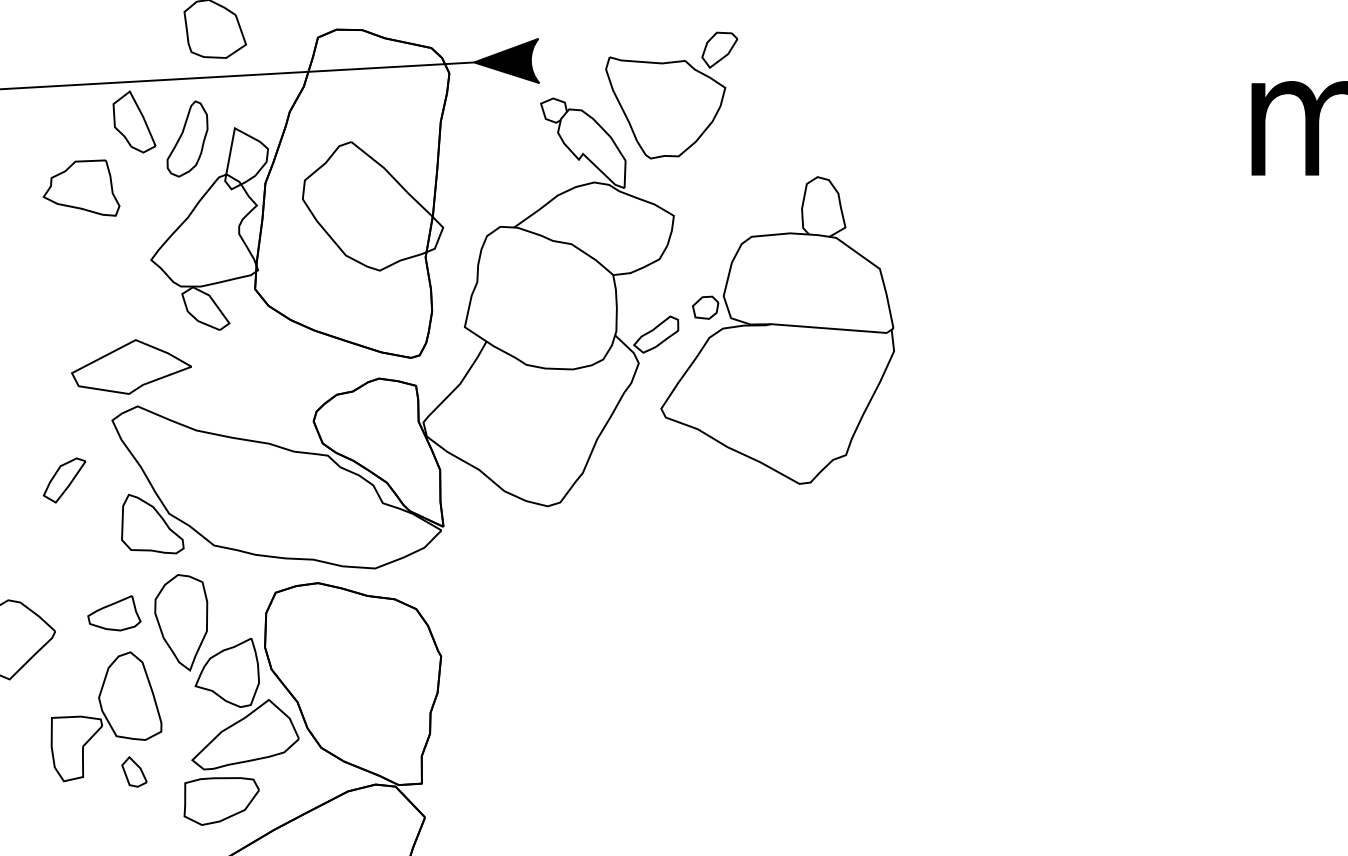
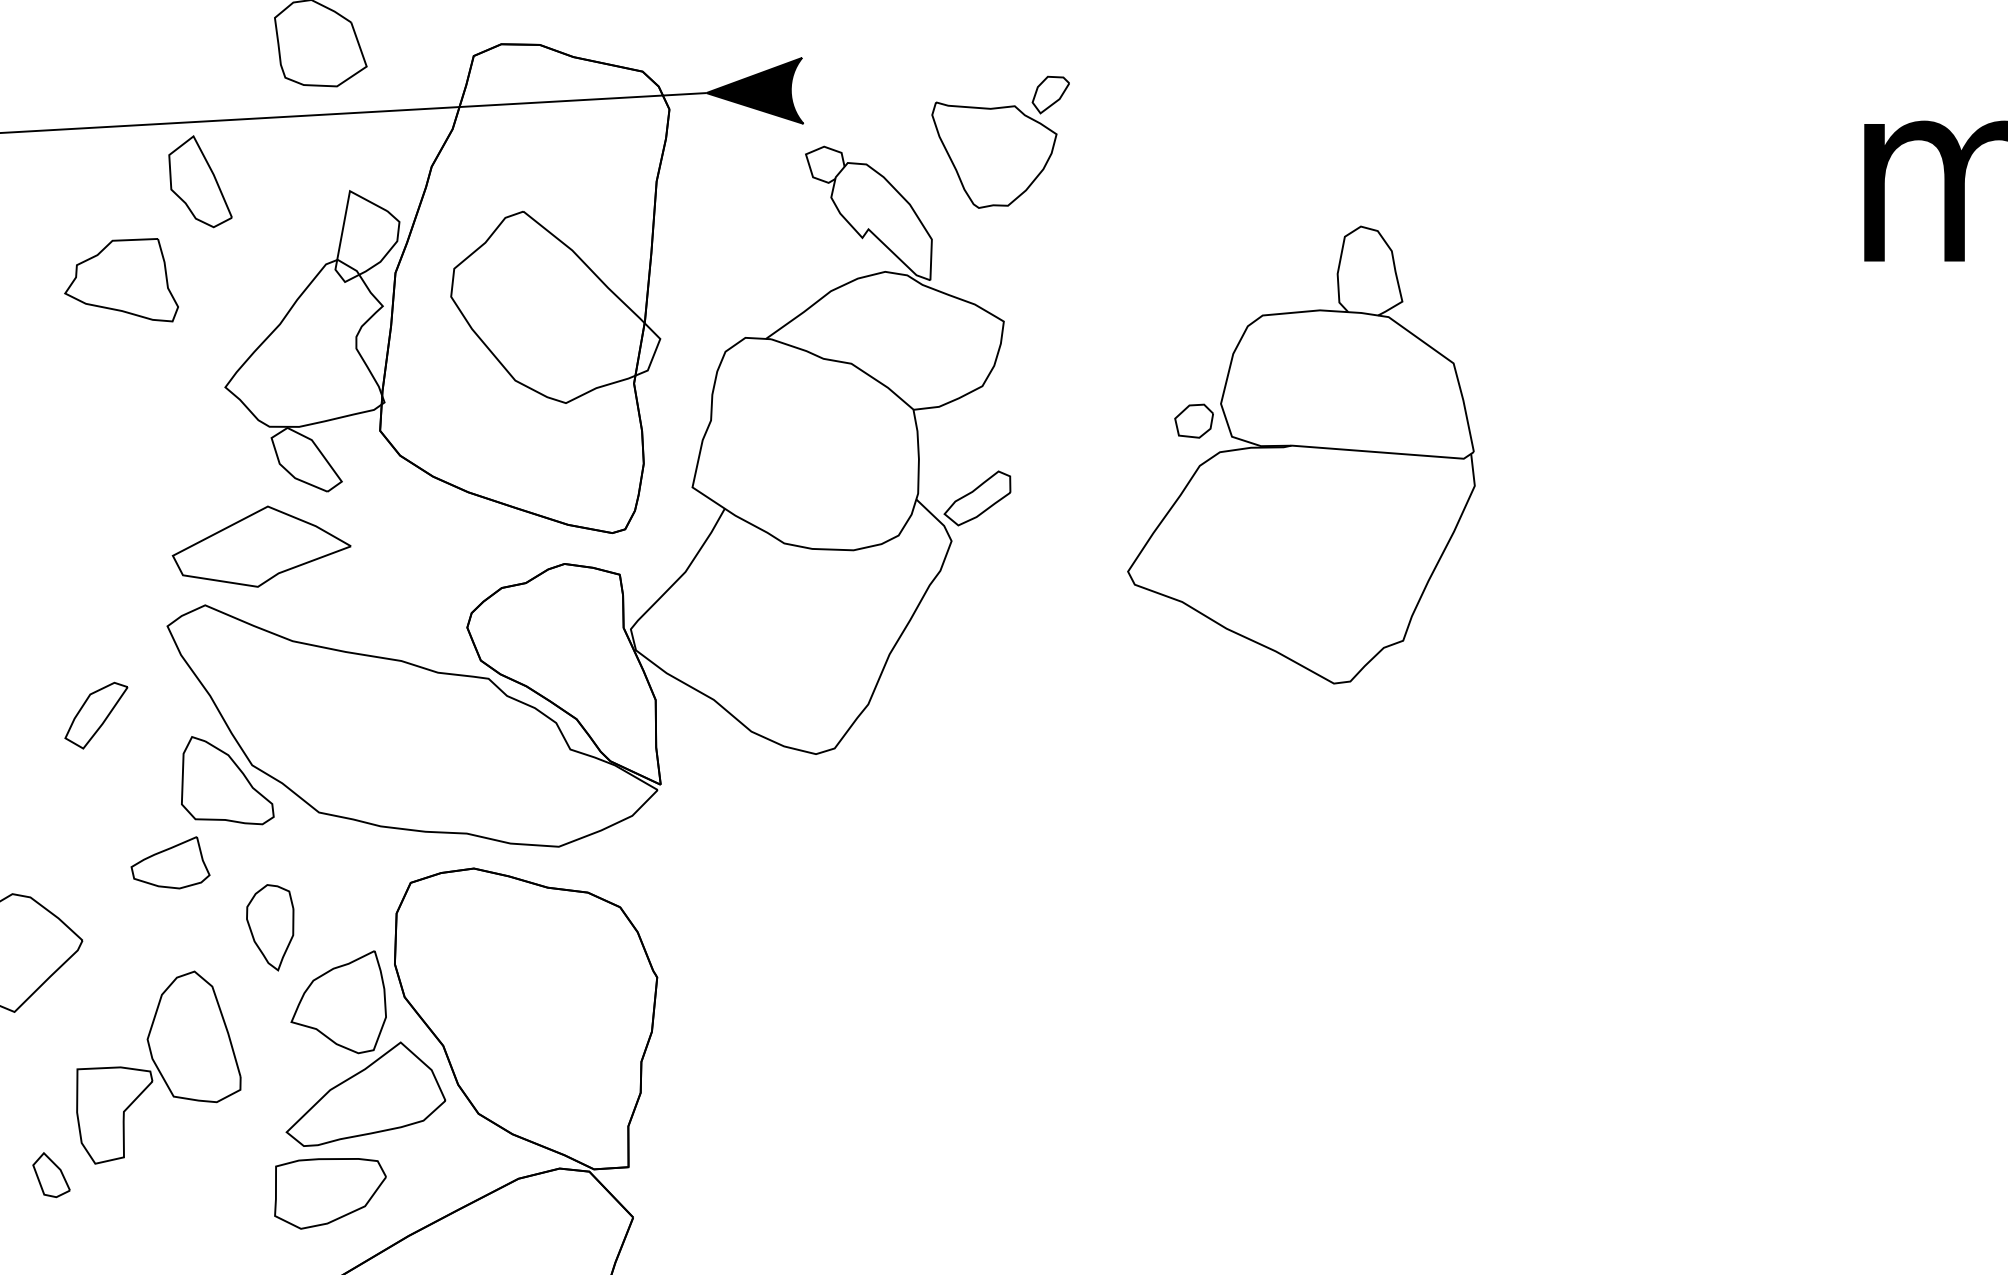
part: (671, 95) -> (1000, 142), size x0.7
part: (187, 138) -> (279, 206), removed
part: (777, 330) -> (1301, 455), moved
part: (131, 366) -> (261, 545), moved
part: (114, 613) -> (170, 863), moved
part: (181, 622) -> (270, 927), size x0.6
part: (134, 771) -> (51, 1174), moved

